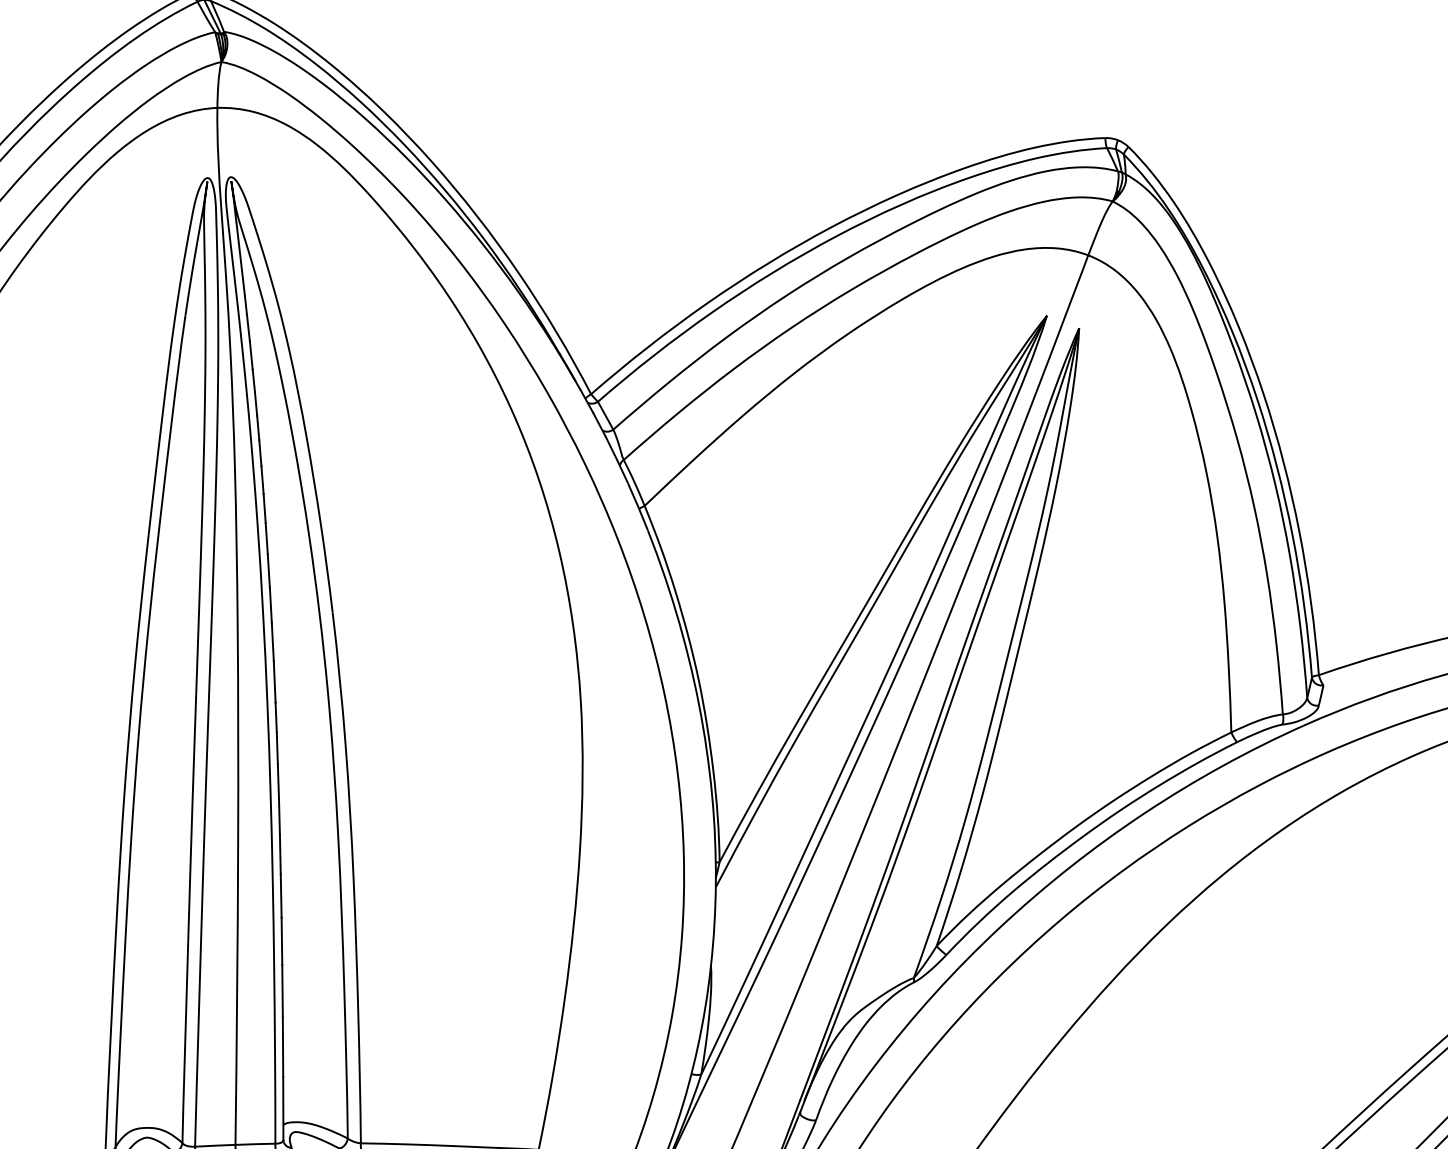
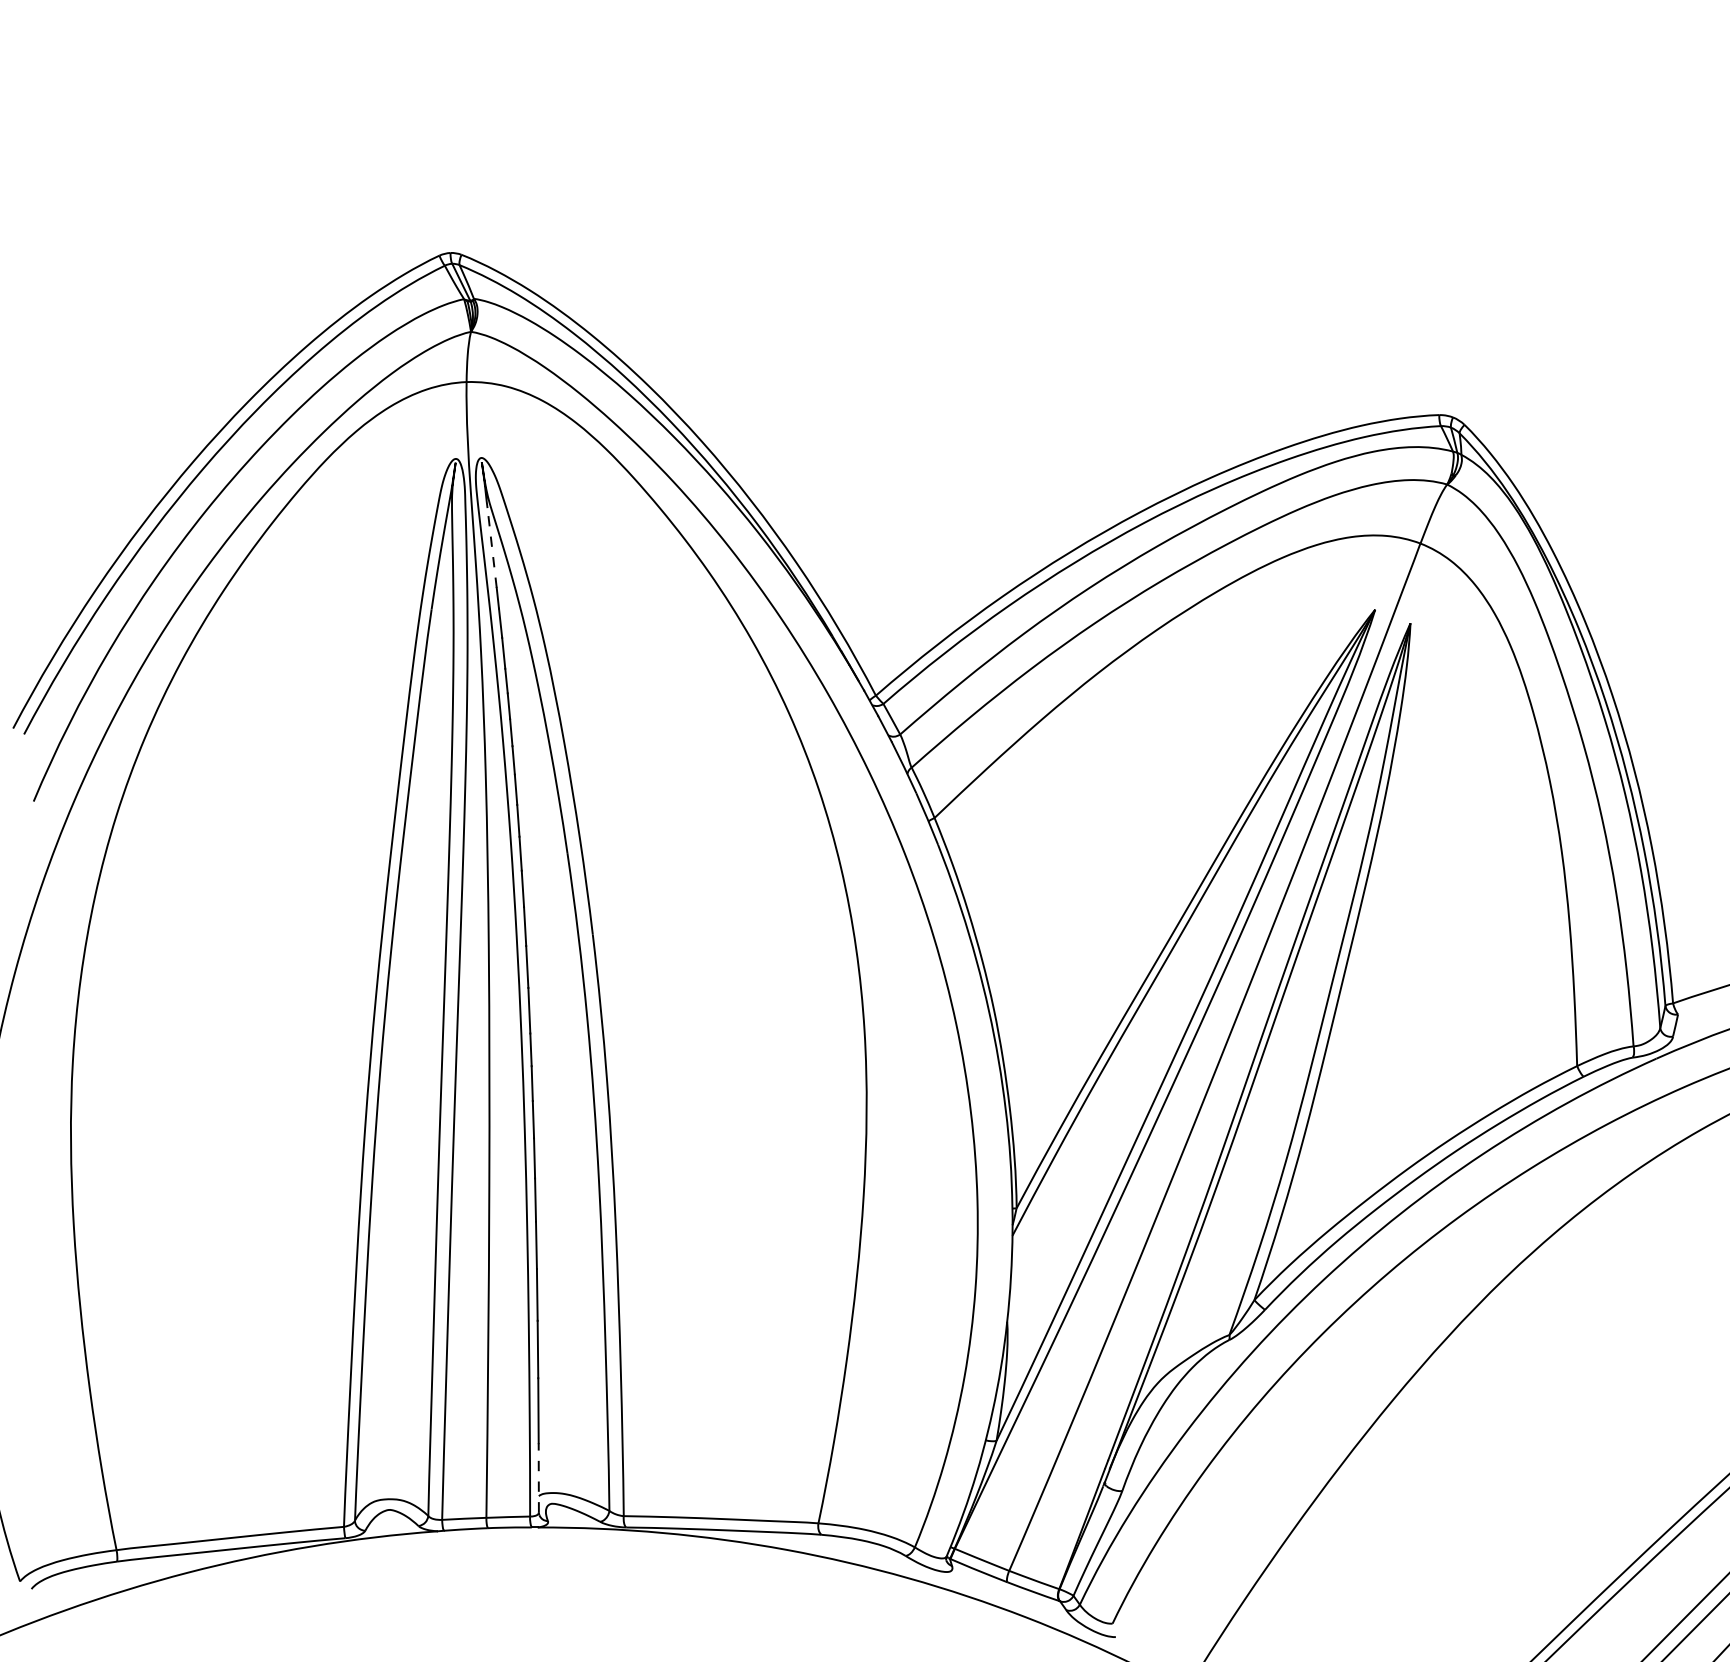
line: (241, 258) -> (492, 547), solid -> dashed
line: (283, 1108) -> (538, 1477), solid -> dashed

